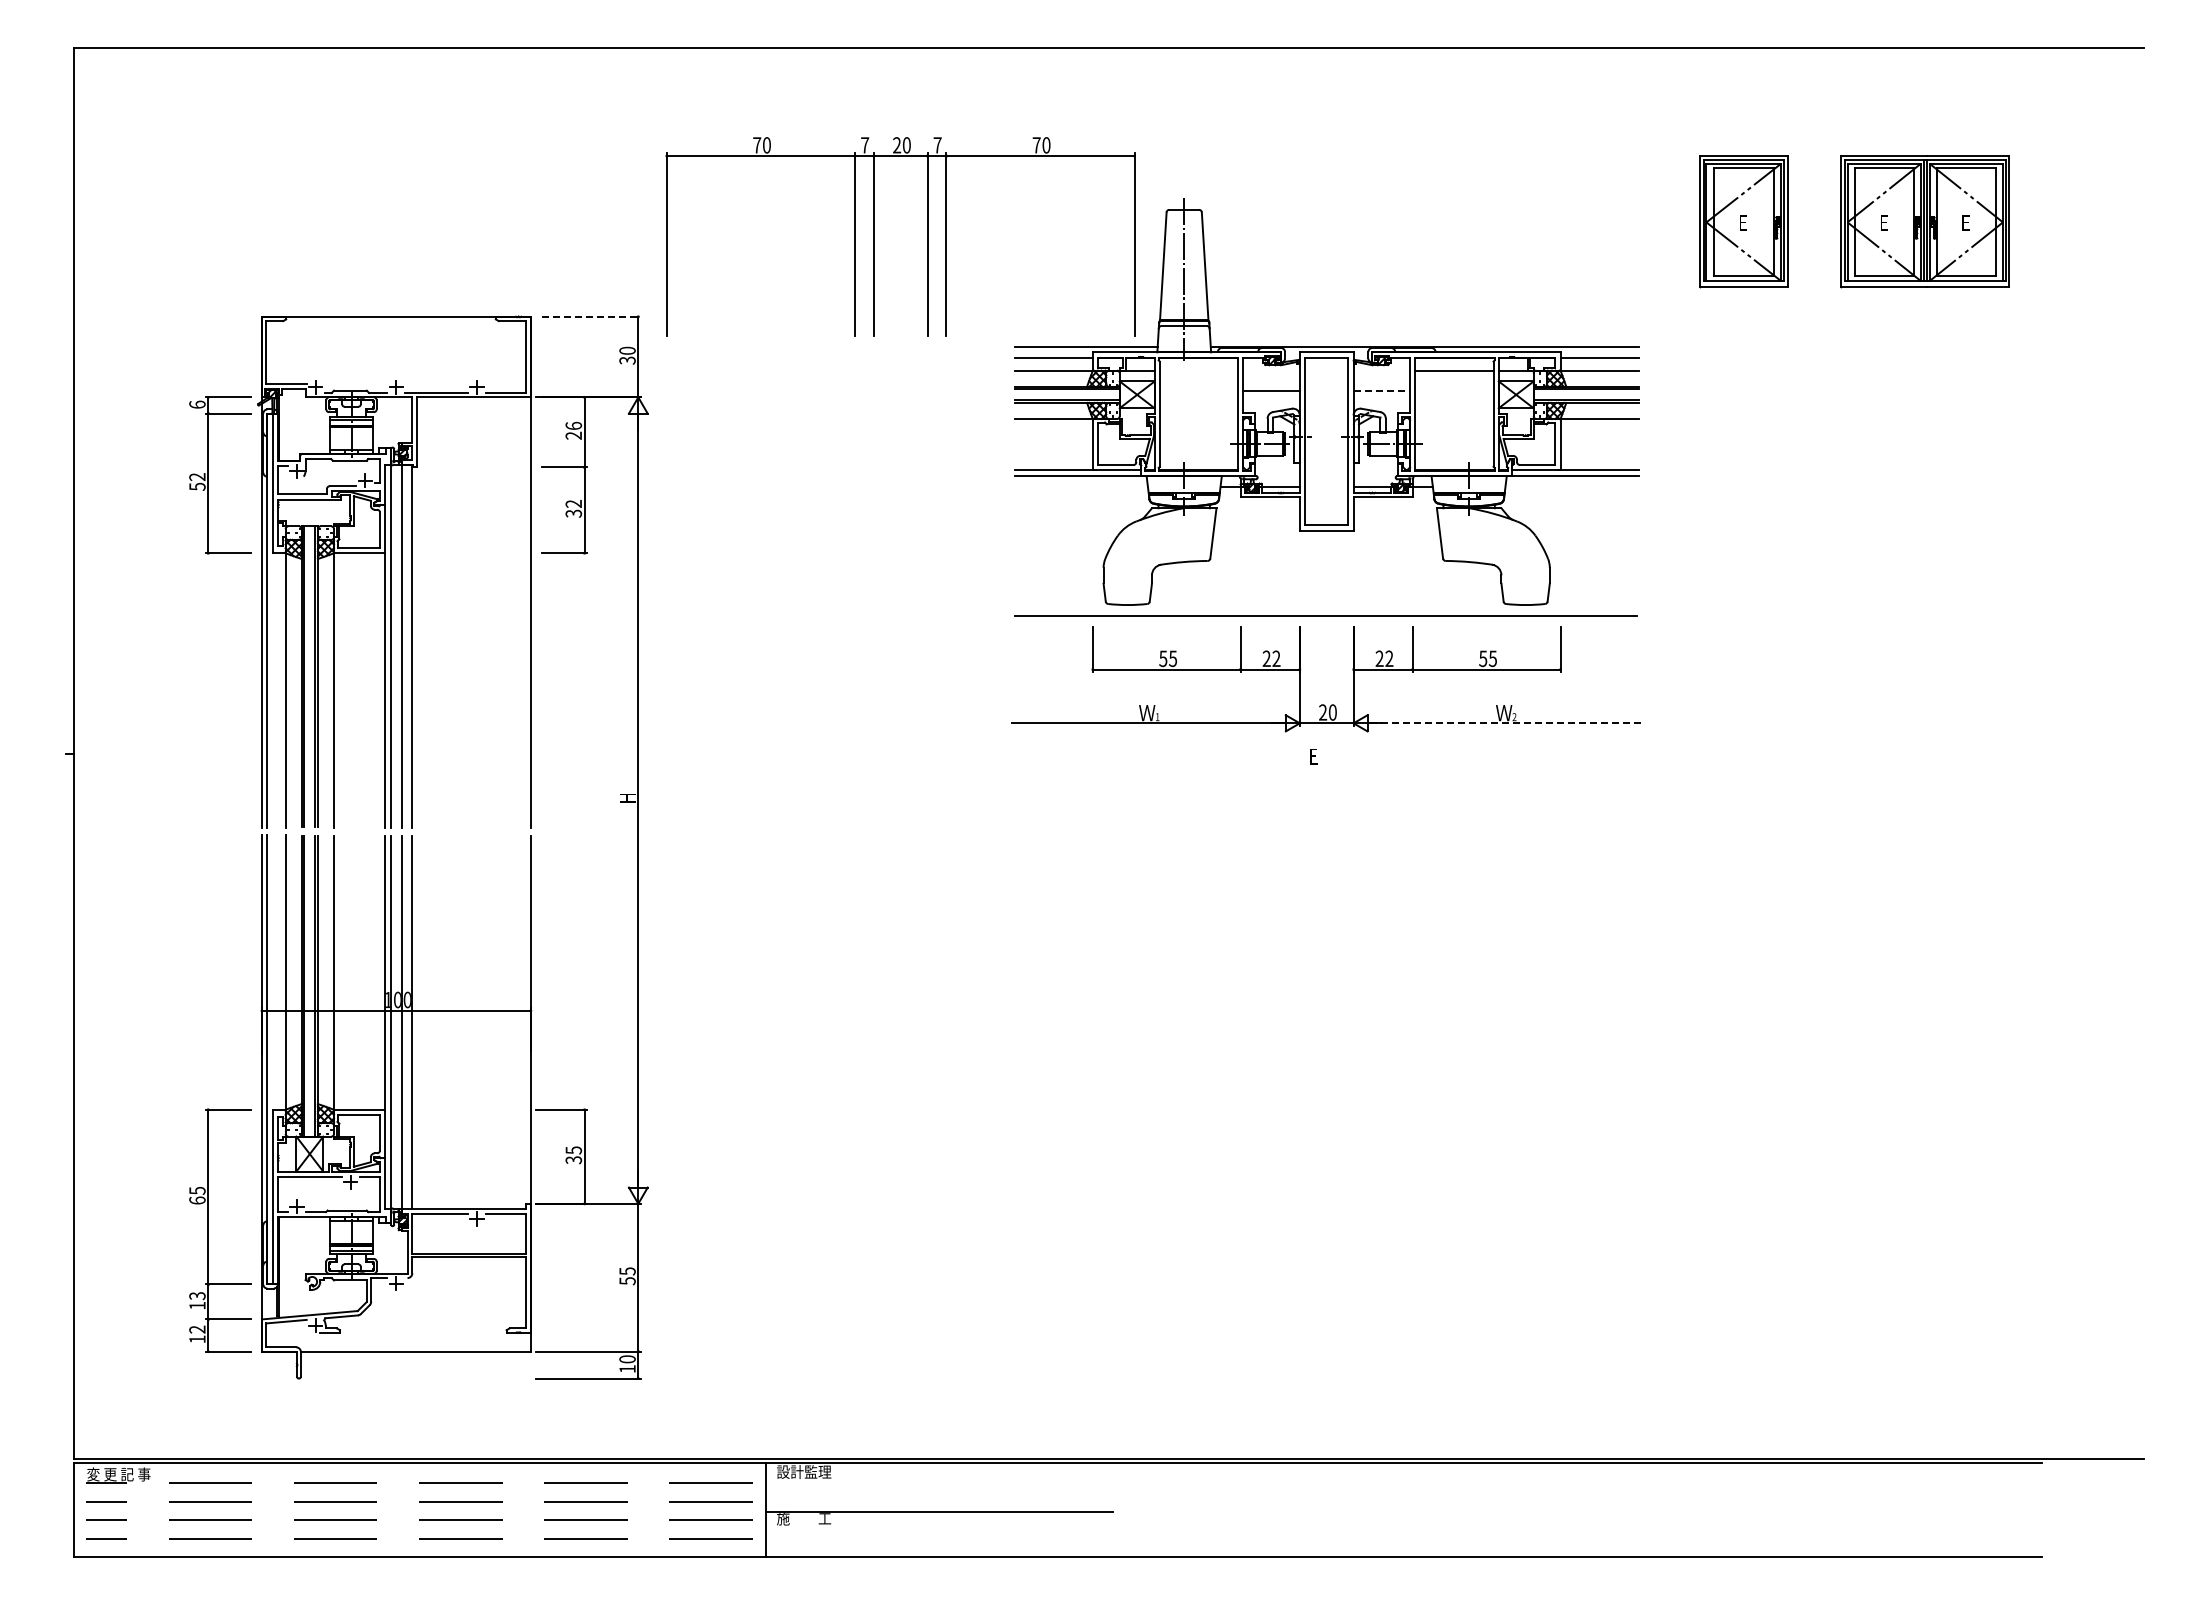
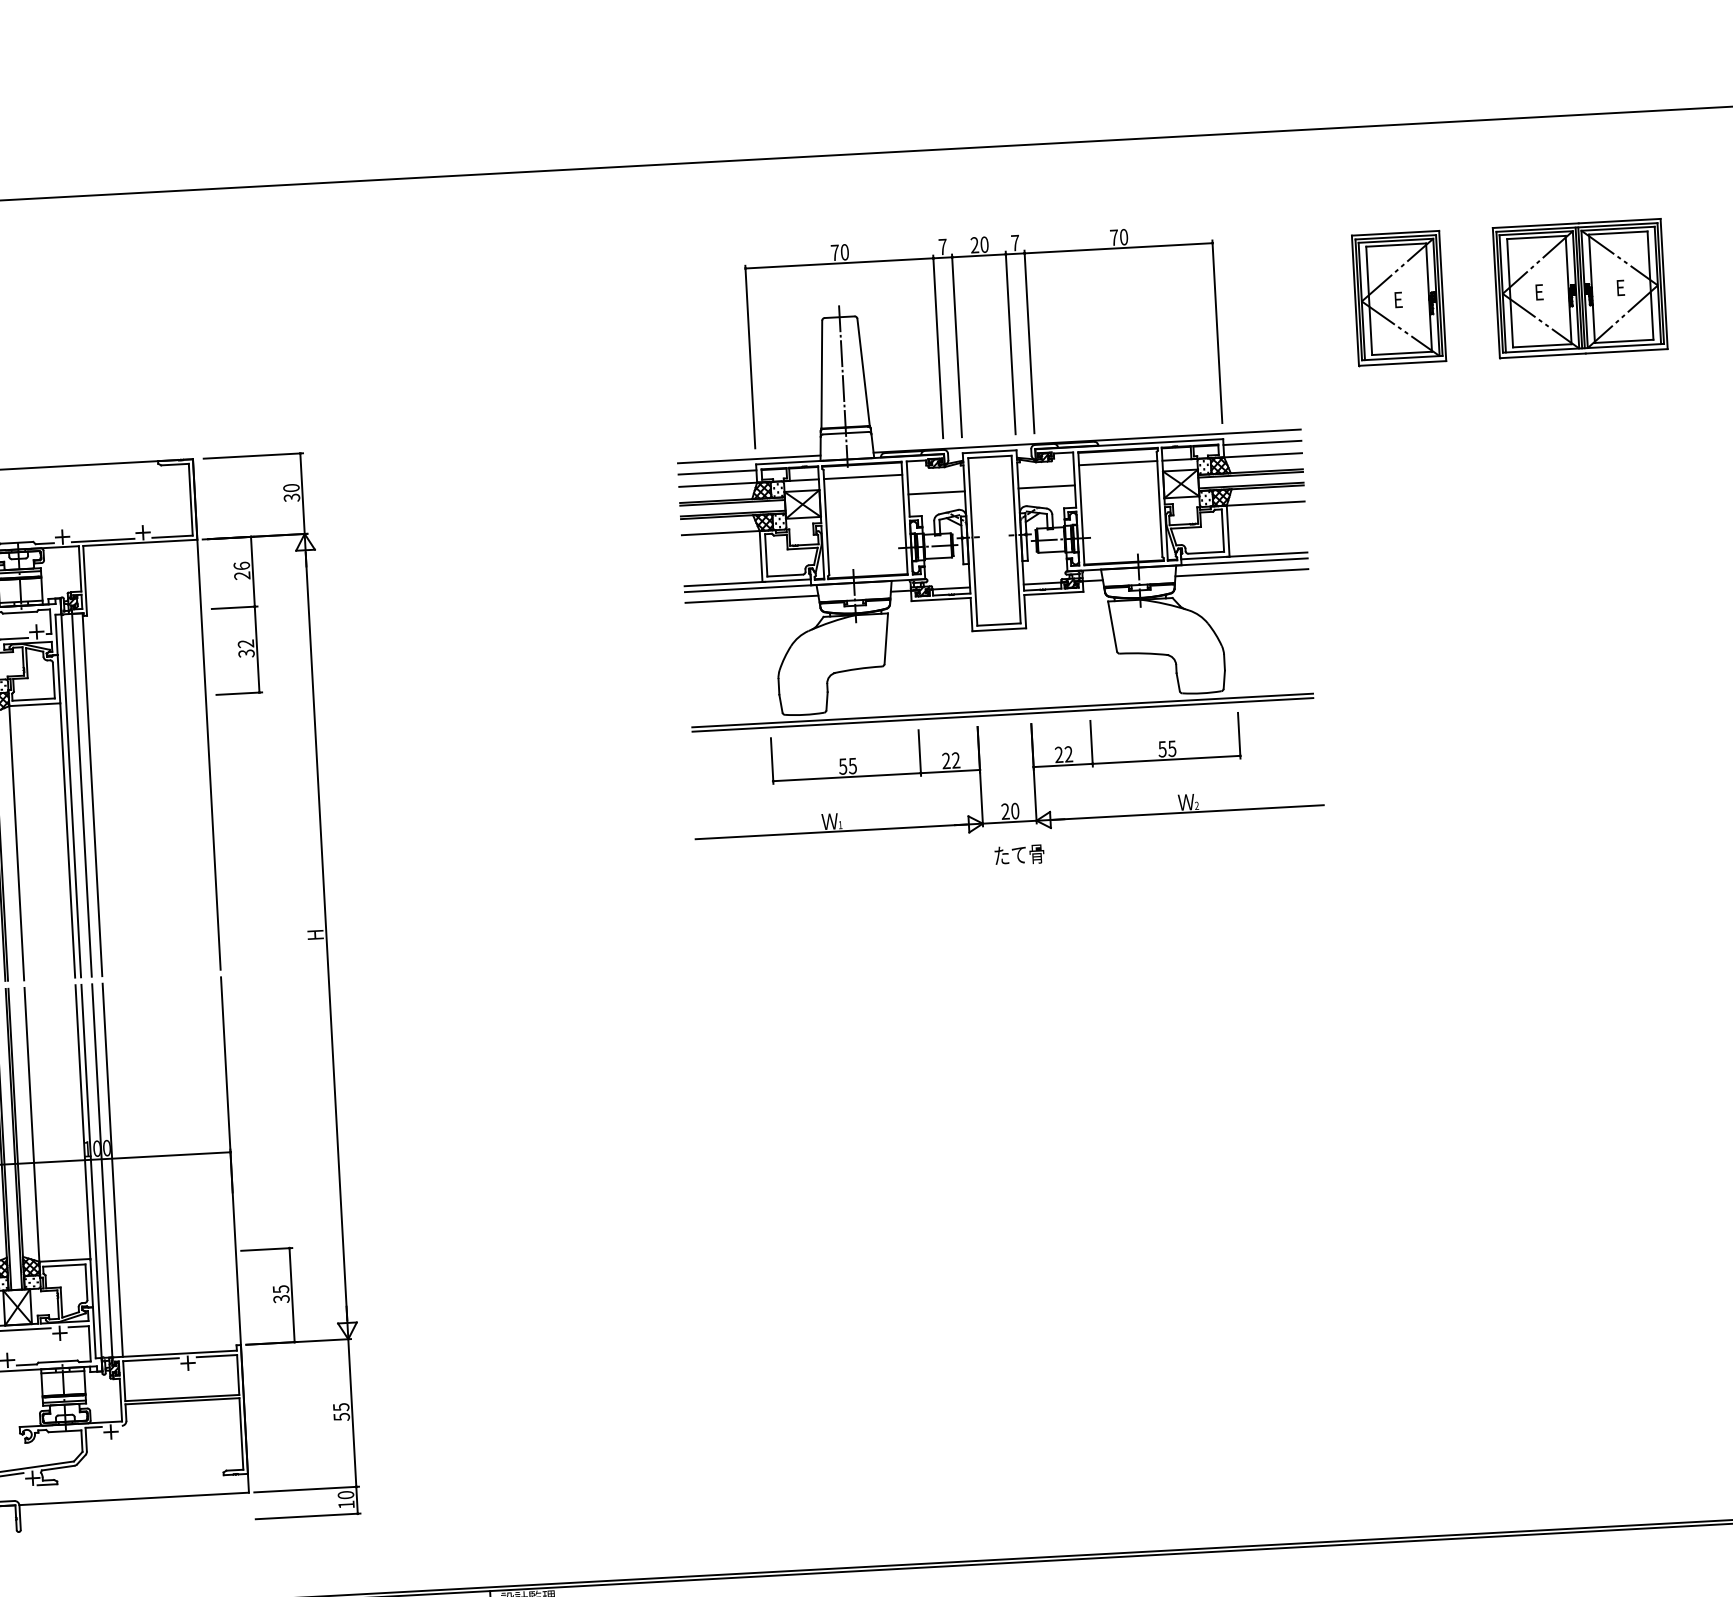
part: (874, 236) -> (957, 337), moved
line: (591, 316) -> (253, 455), dashed -> solid
line: (1198, 370) -> (862, 476), added
line: (1382, 390) -> (1047, 486), dashed -> solid
line: (1080, 486) -> (751, 599), added
line: (1571, 486) -> (1241, 572), added
line: (1325, 611) -> (1002, 710), added
line: (1505, 723) -> (1188, 812), dashed -> solid
text: (1334, 756) -> (1019, 854), E -> たて骨

